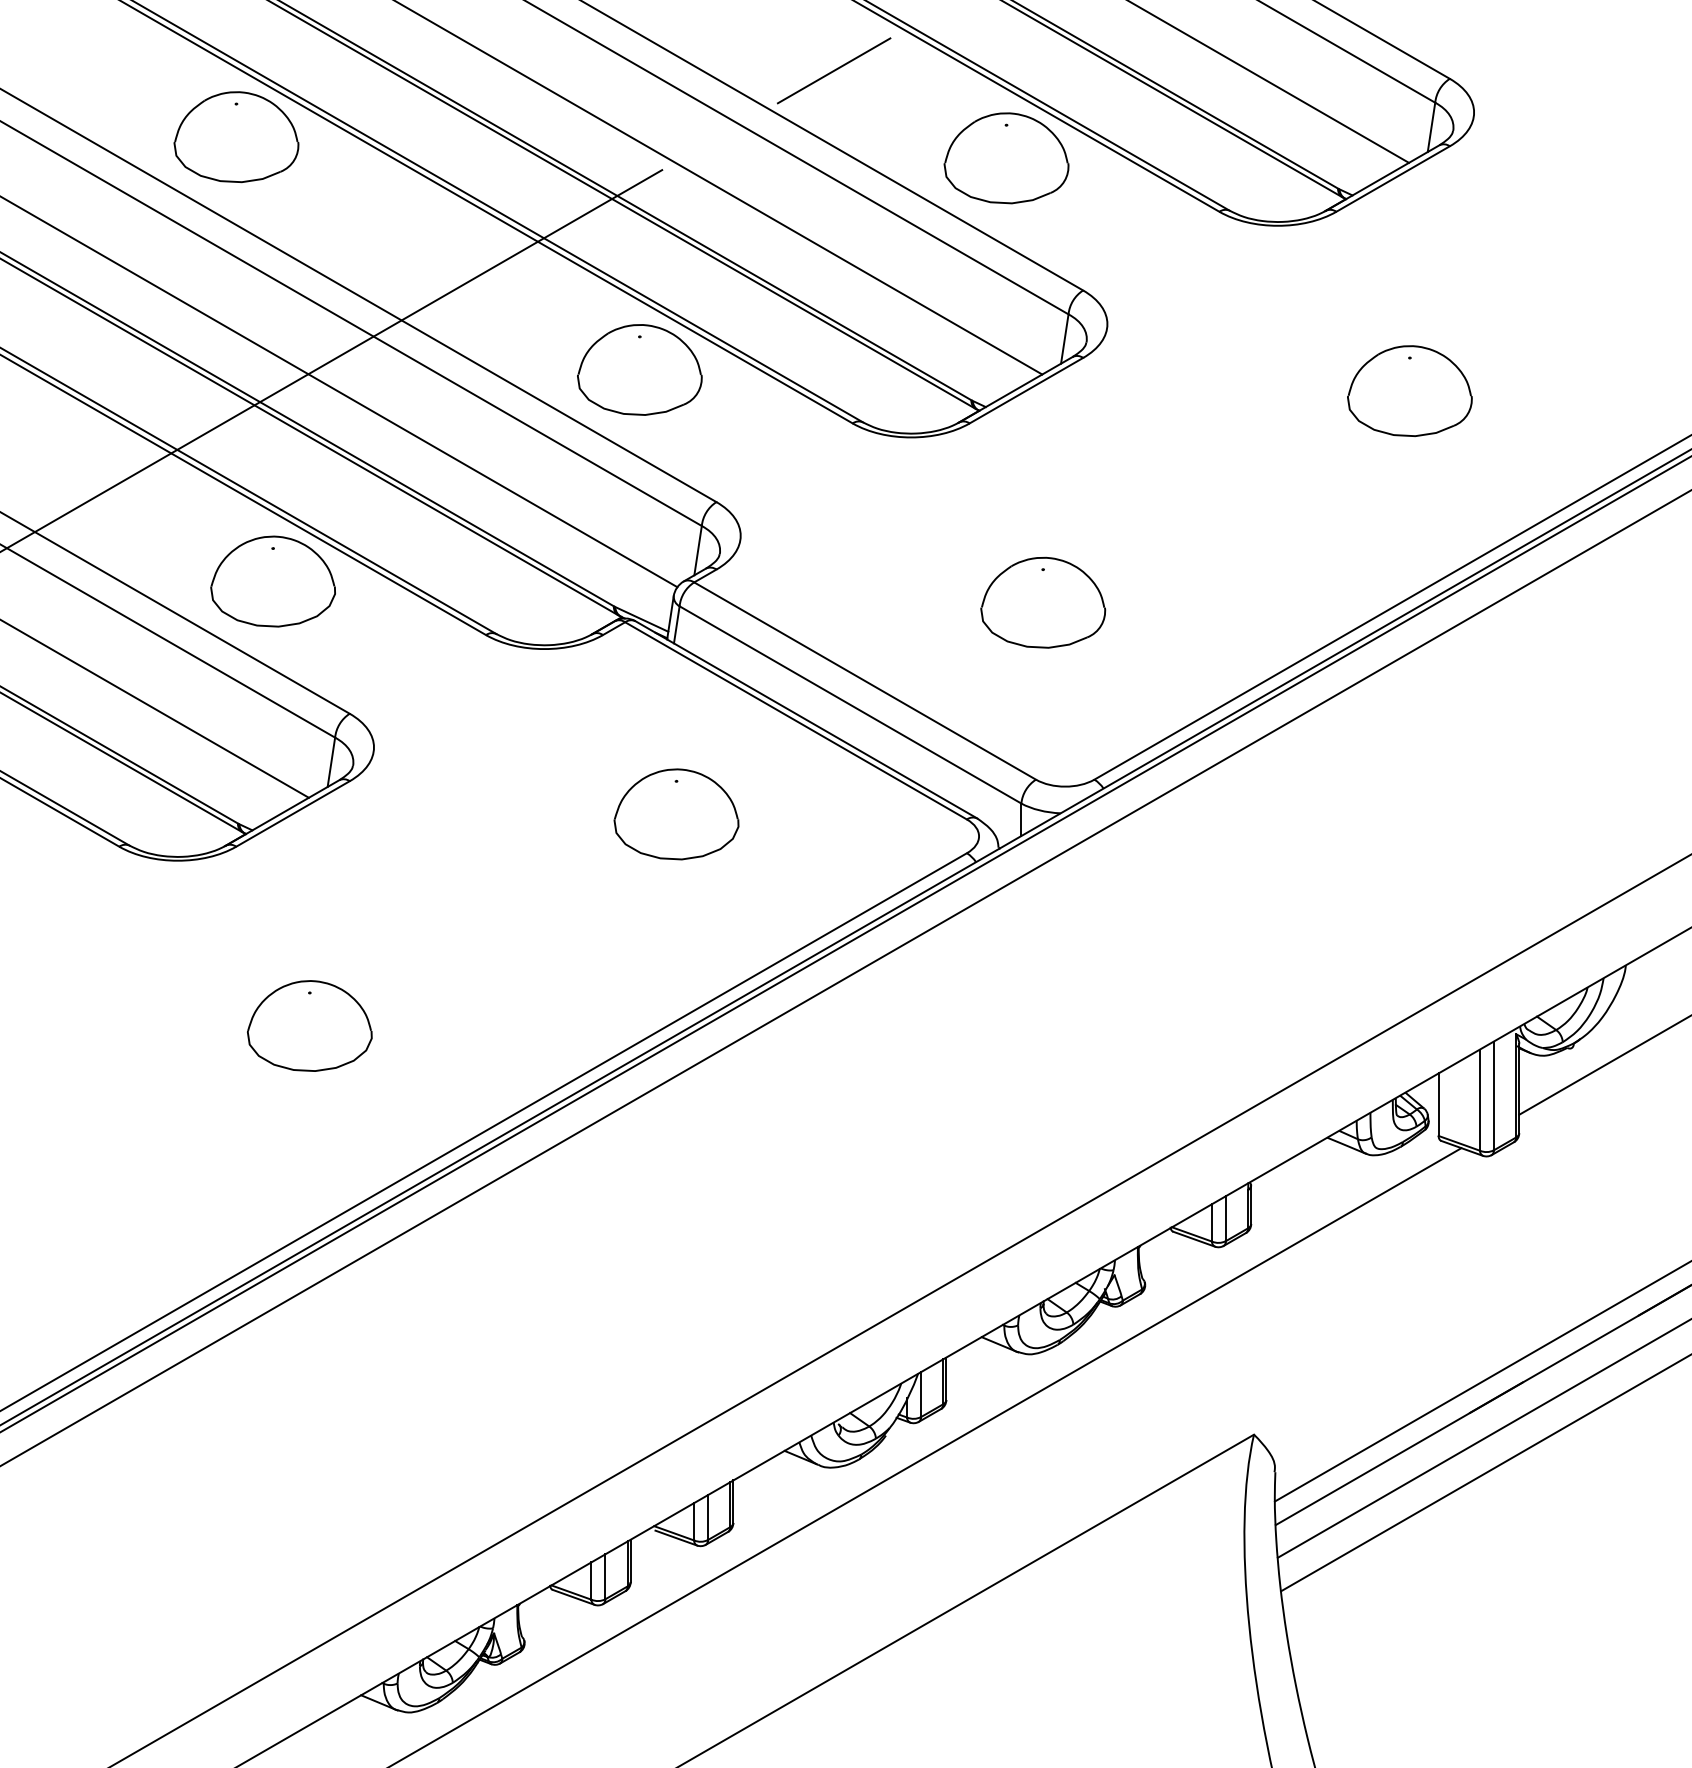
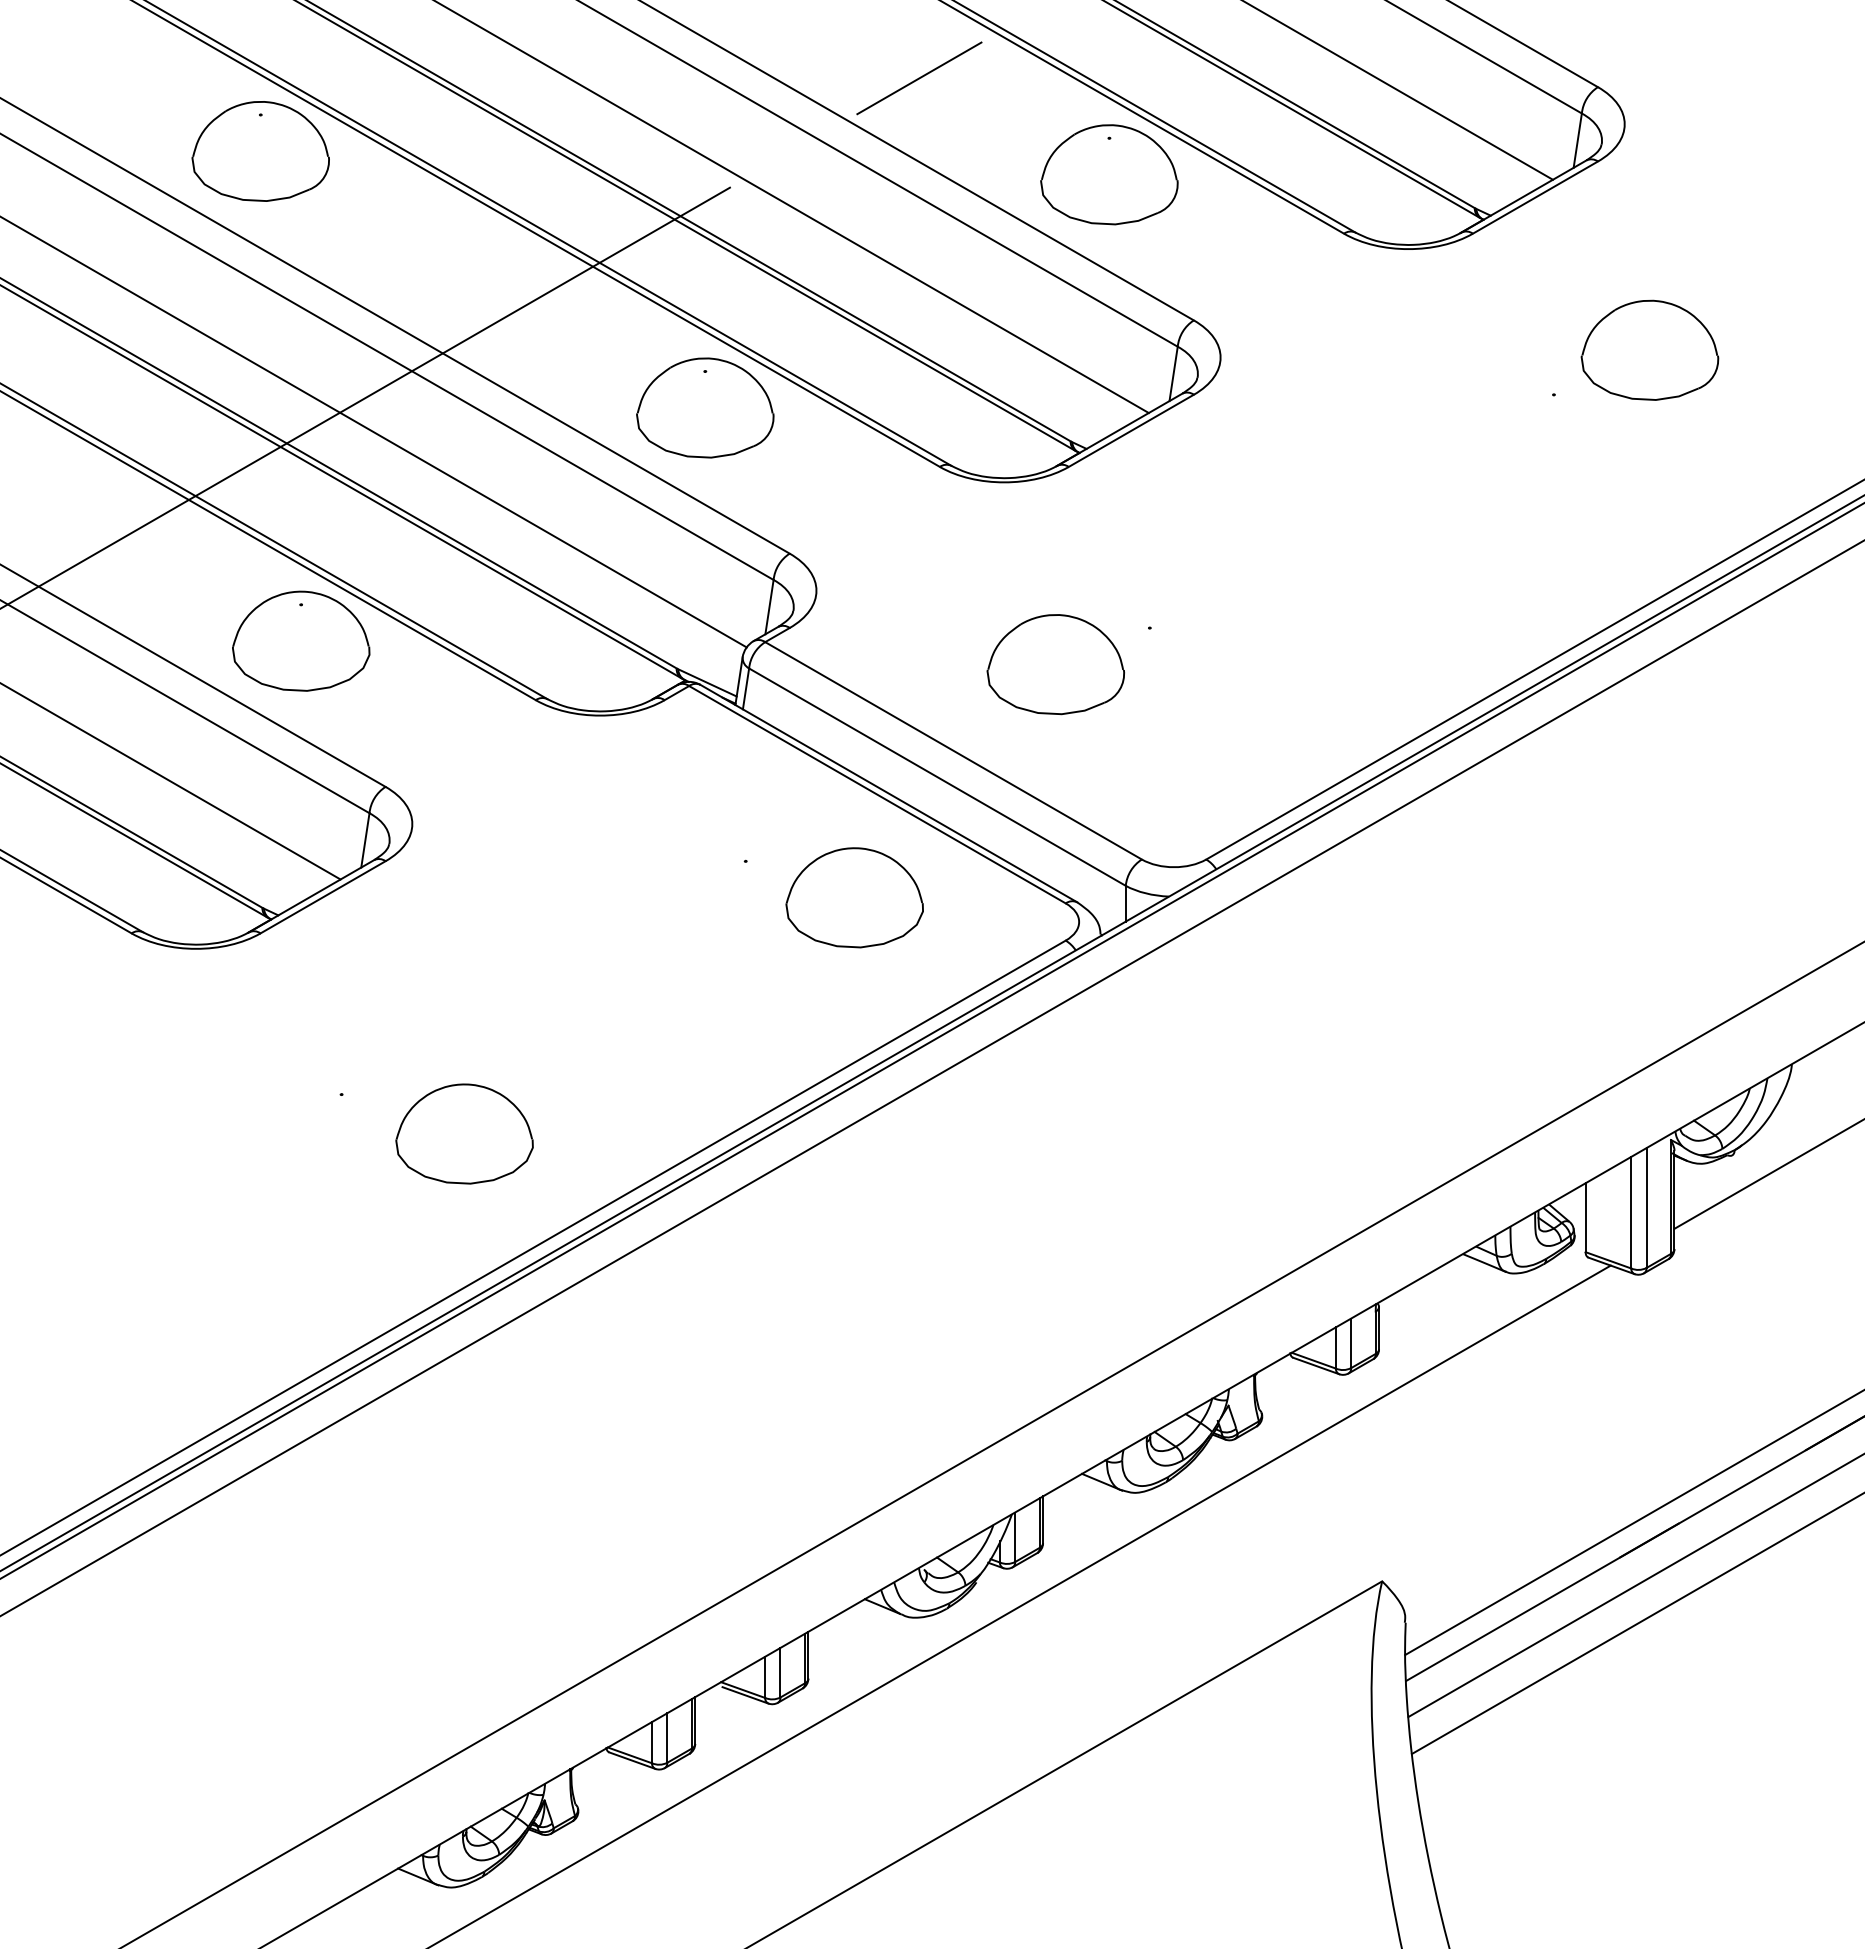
part: (1409, 390) -> (1649, 349), moved
part: (1042, 602) -> (1055, 664), moved
part: (676, 814) -> (854, 897), moved
part: (309, 1025) -> (464, 1133), moved

